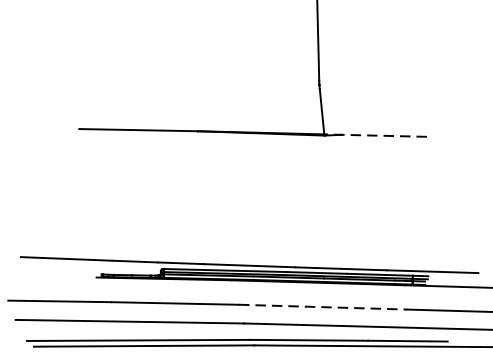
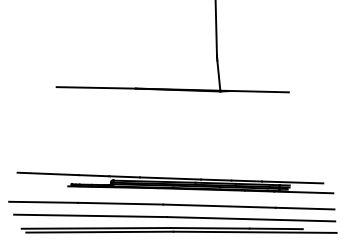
line: (375, 135) -> (254, 91), dashed -> solid
line: (323, 307) -> (219, 206), dashed -> solid

